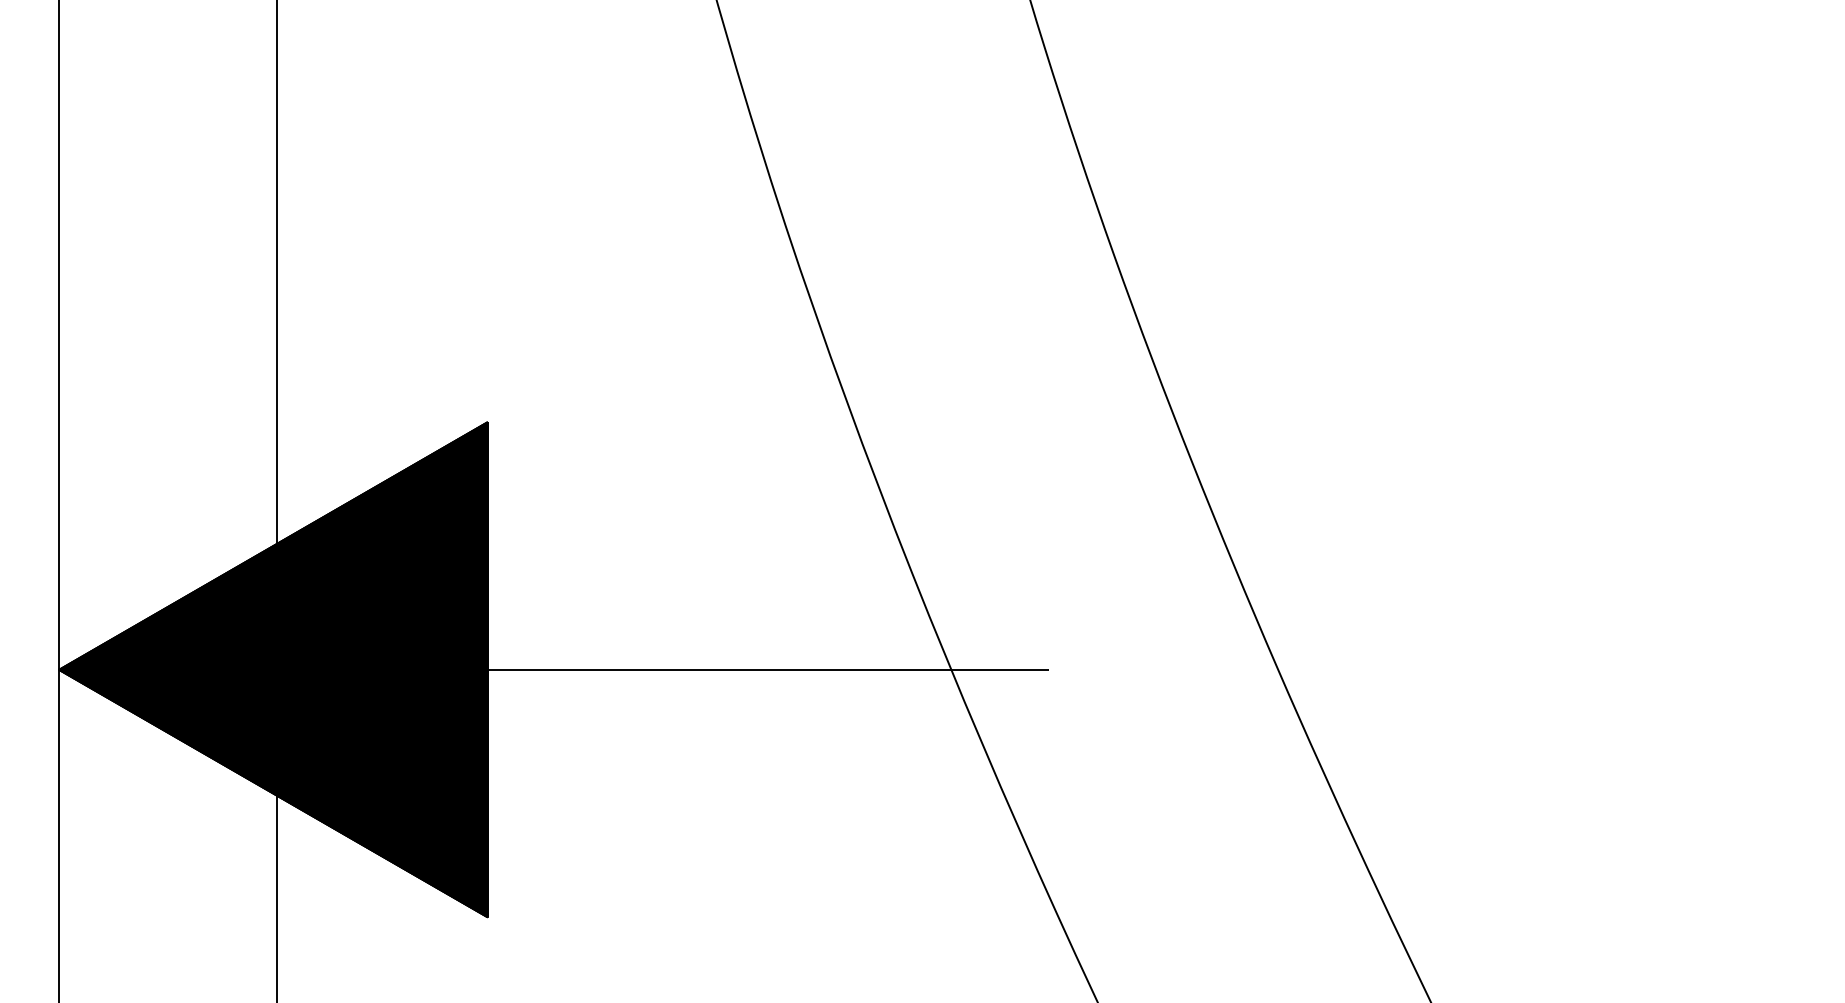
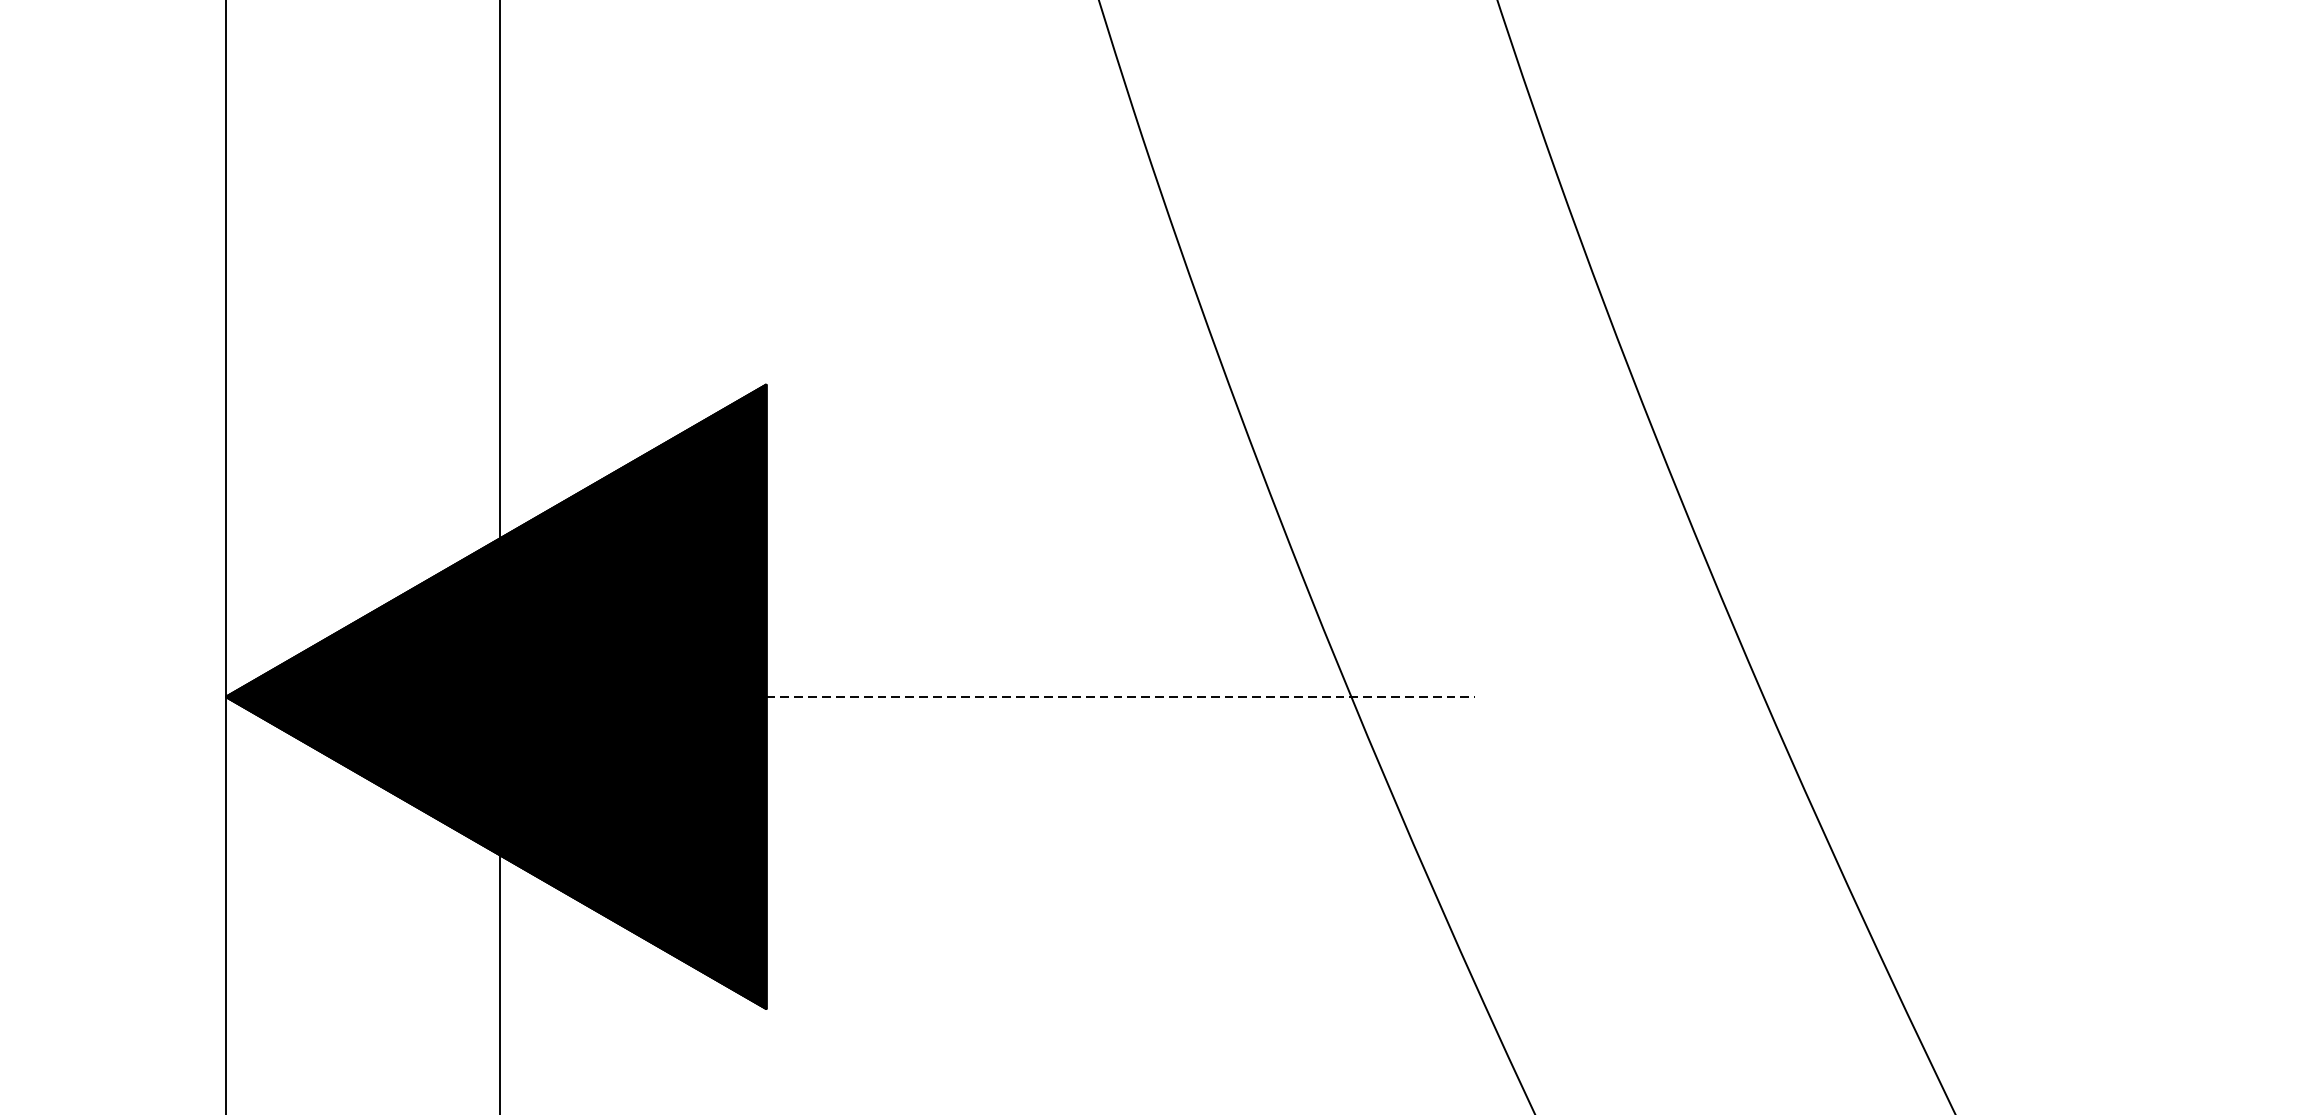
line: (768, 669) -> (1120, 696), solid -> dashed

